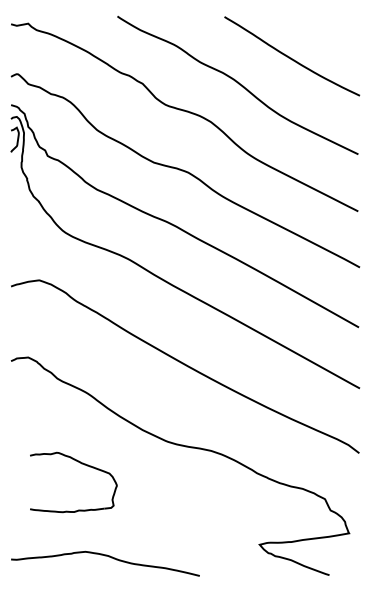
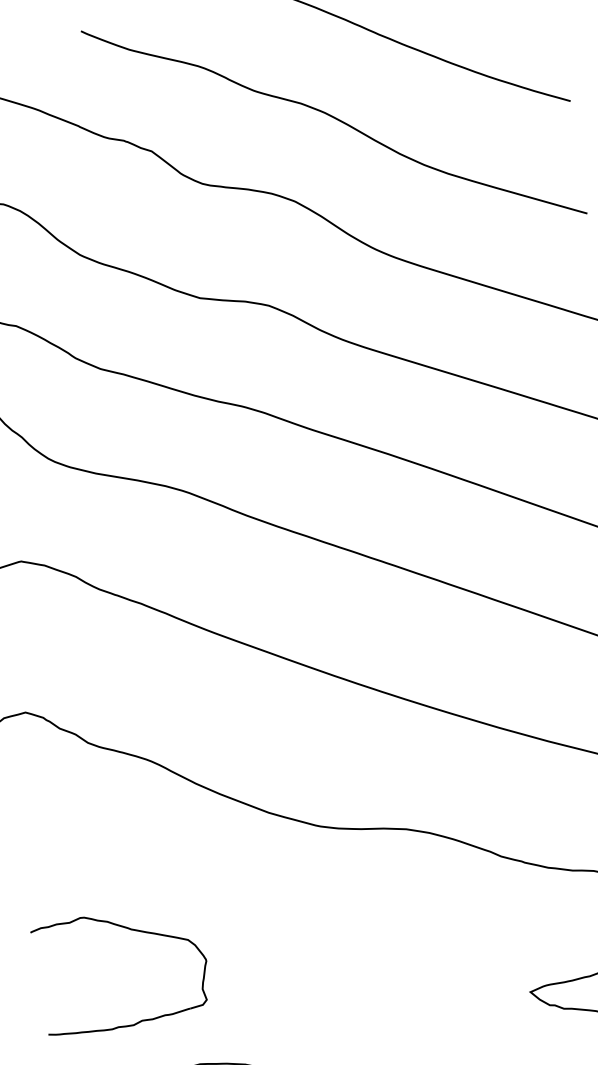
part: (81, 464) -> (131, 932), moved

